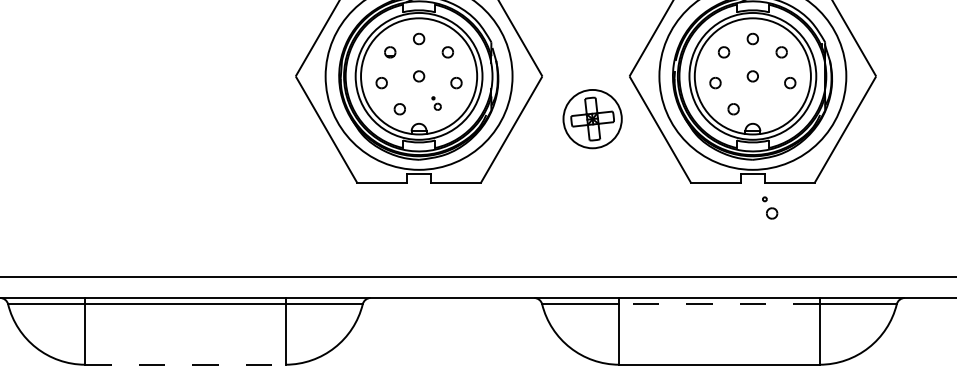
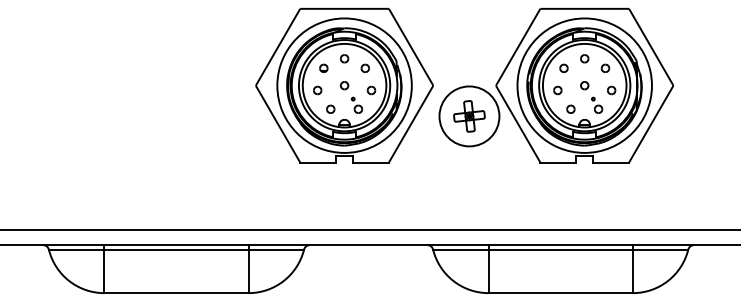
part: (437, 102) -> (357, 104), size x1.67
circle: (592, 119) -> (469, 116), size x1.43
part: (770, 206) -> (597, 104), moved
line: (719, 304) -> (560, 249), dashed -> solid
line: (185, 365) -> (176, 293), dashed -> solid

